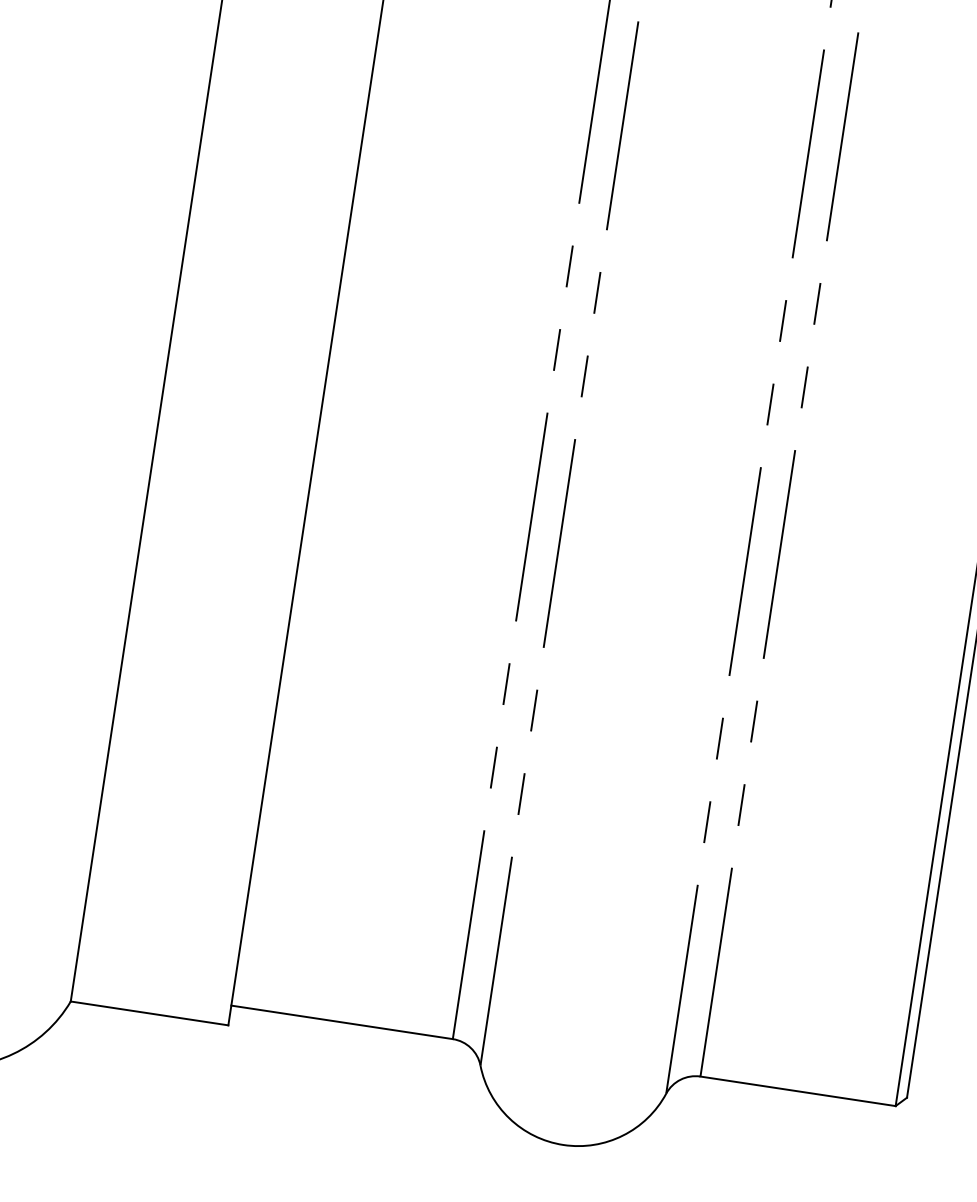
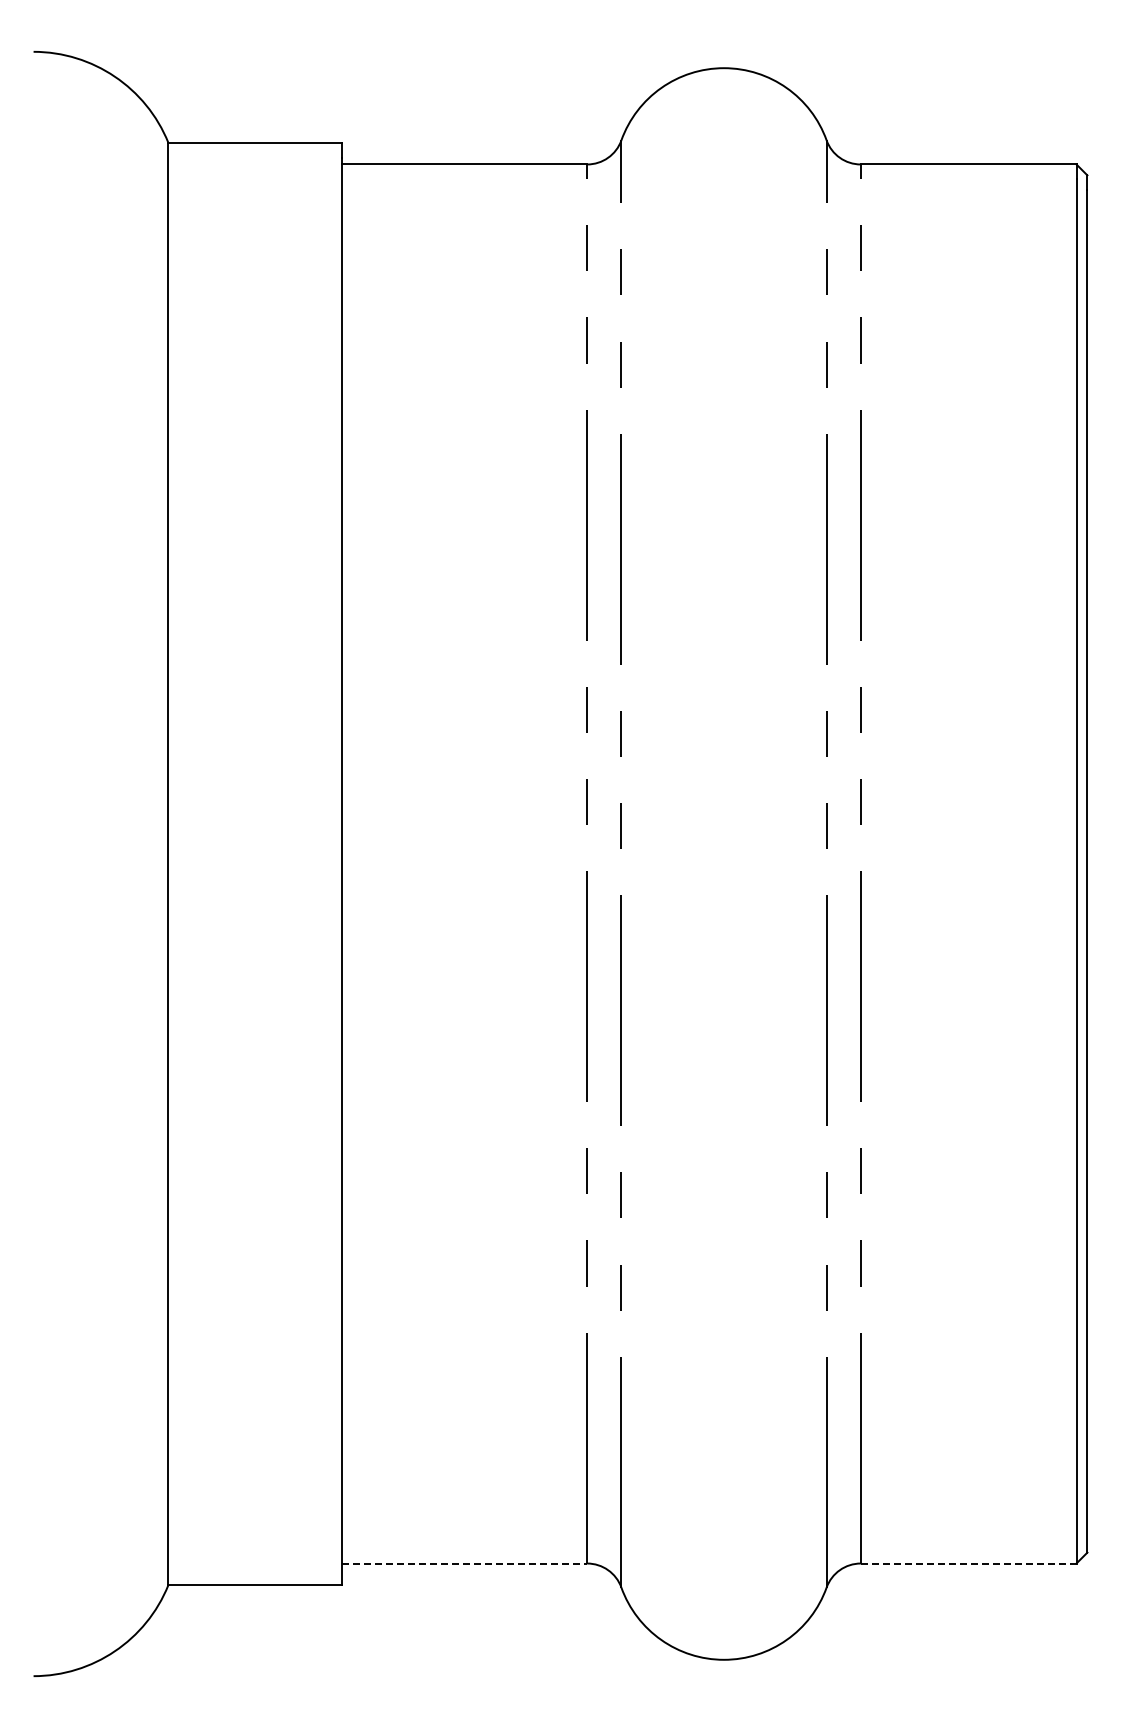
line: (342, 1022) -> (465, 1563), solid -> dashed
line: (797, 1091) -> (968, 1563), solid -> dashed

